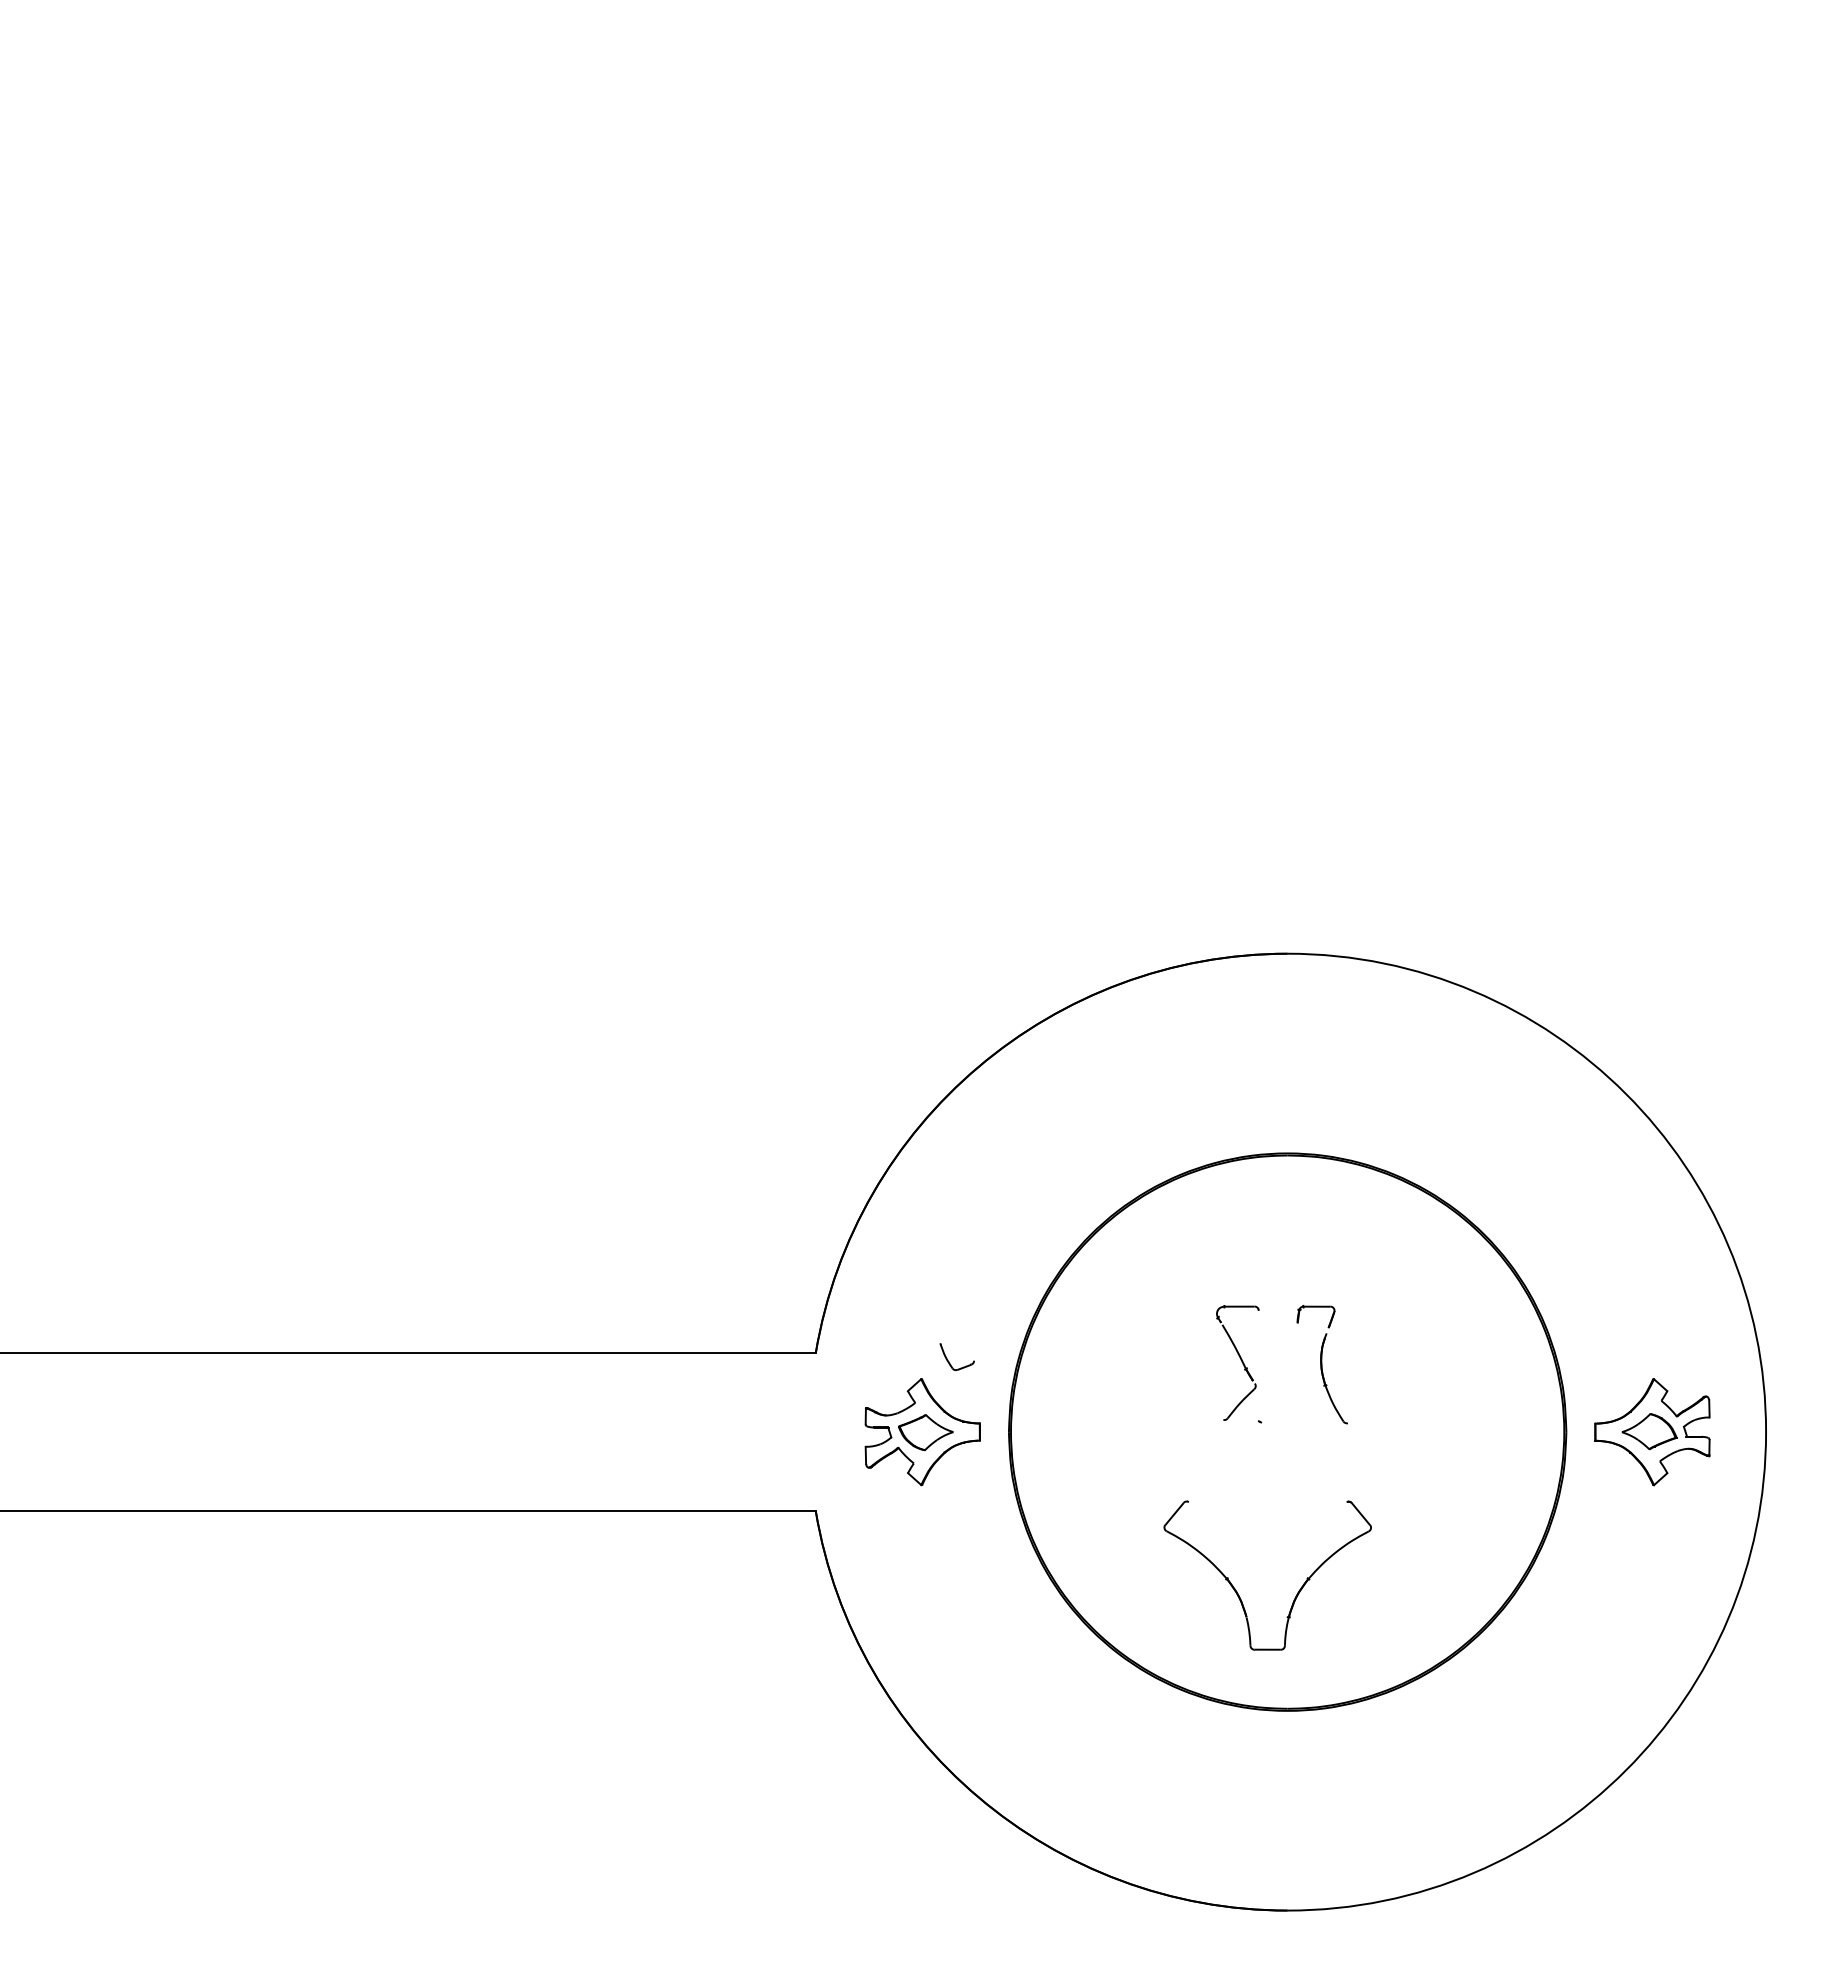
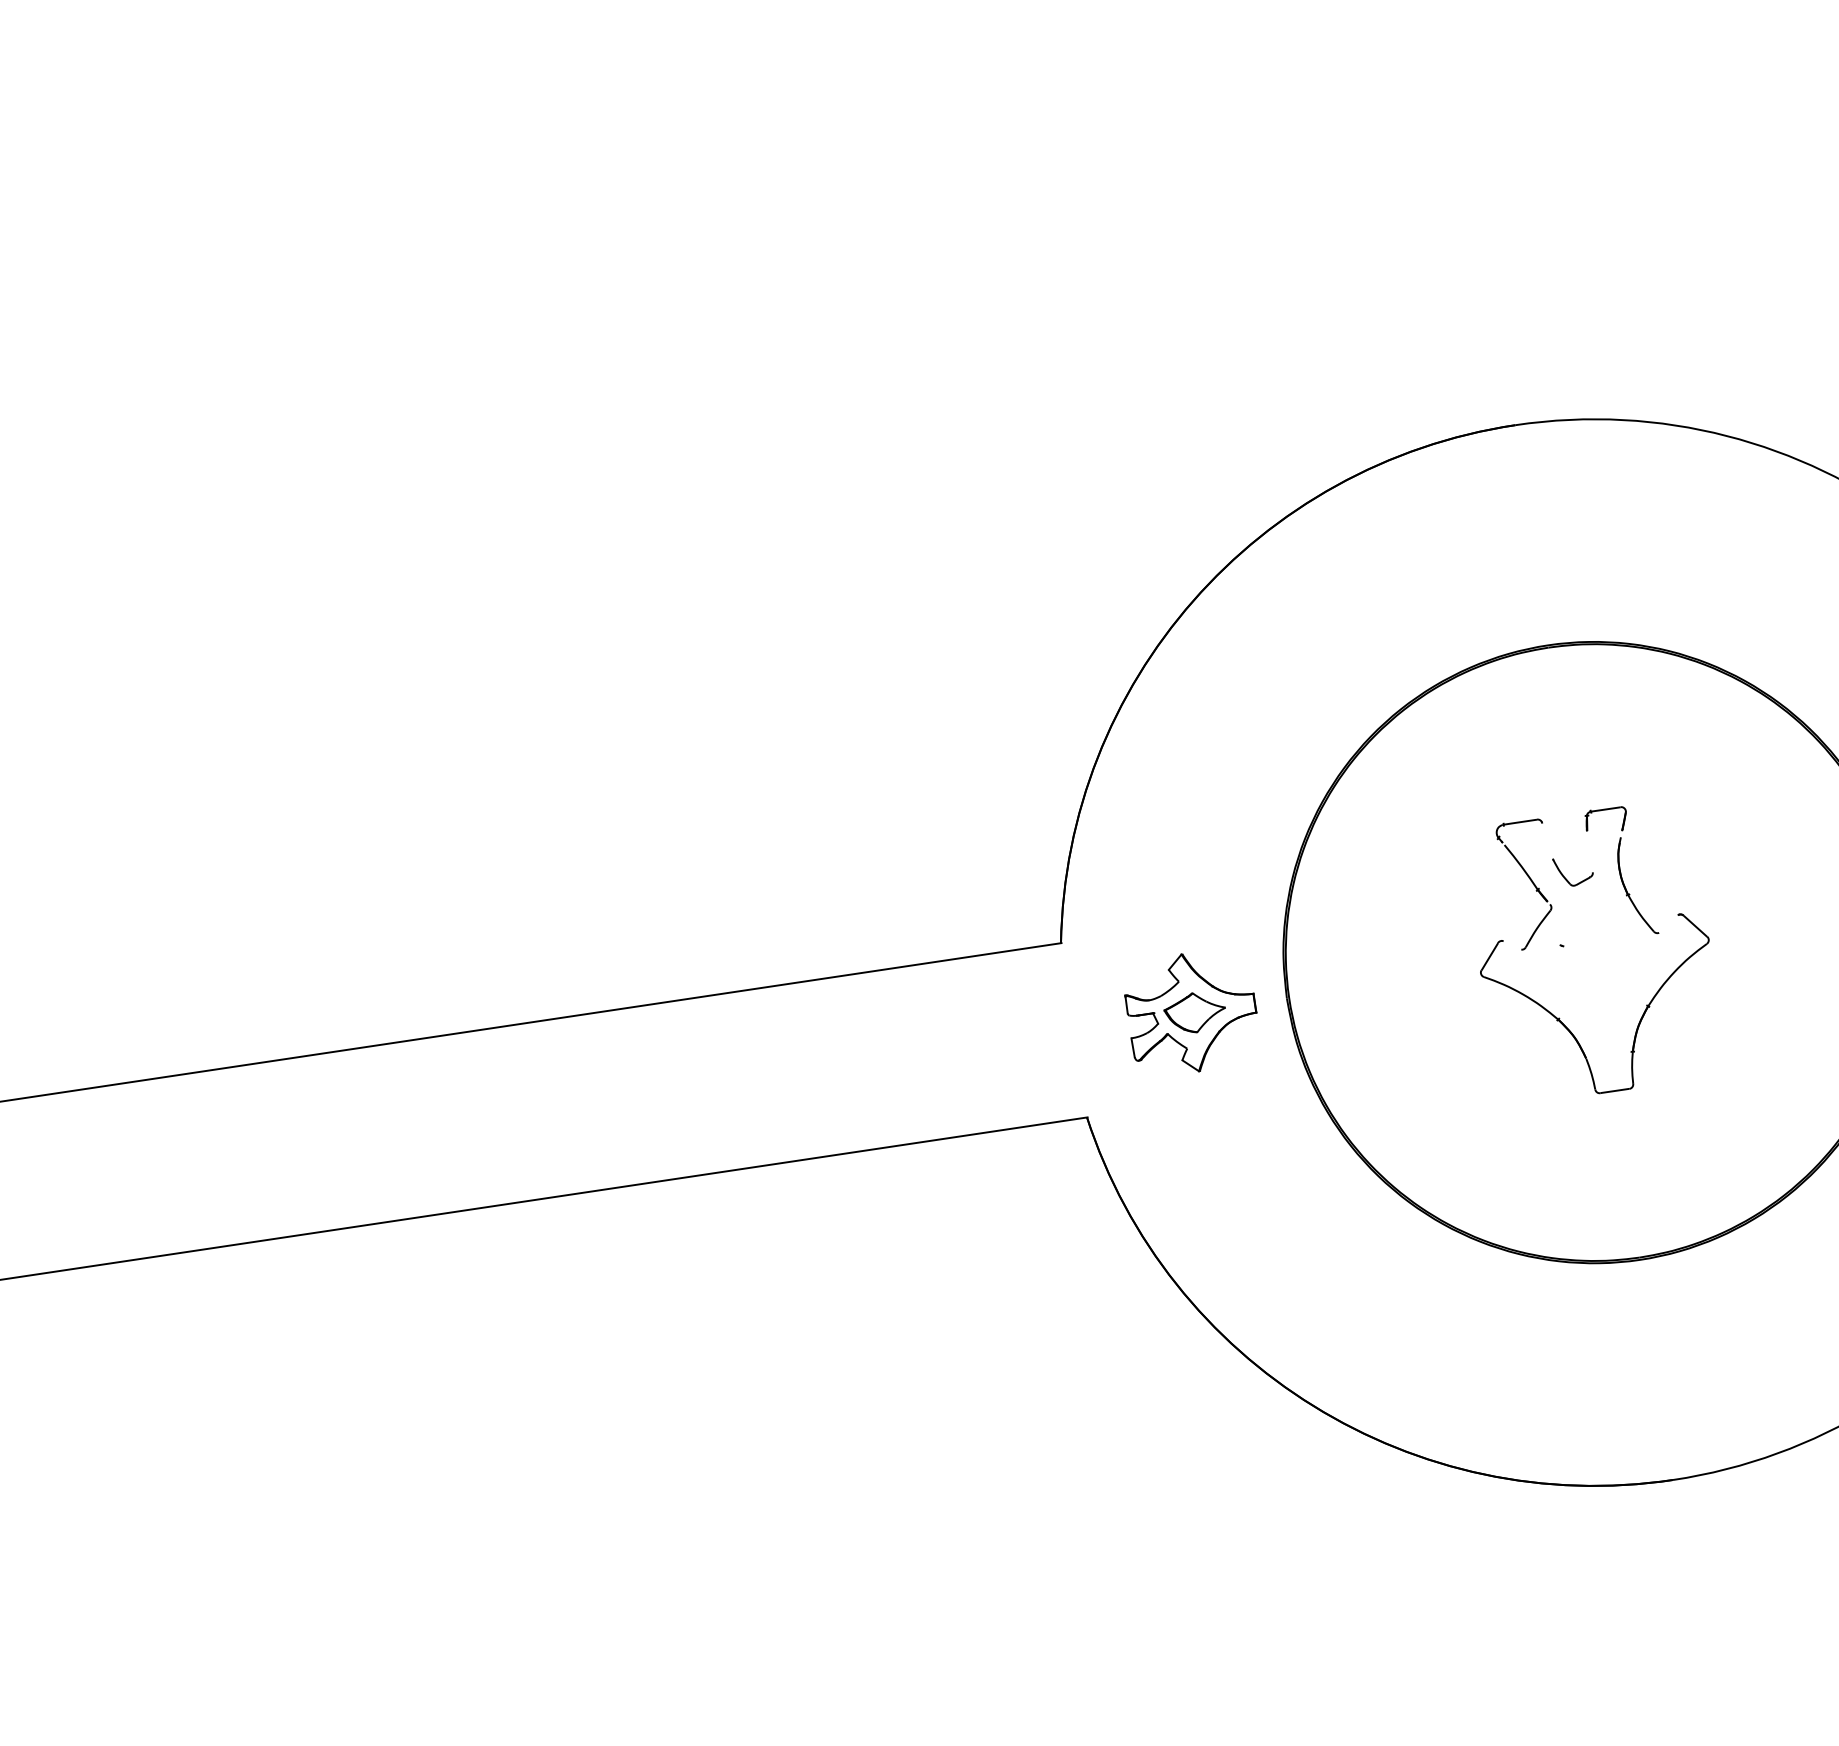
part: (949, 1361) -> (1565, 877), moved
part: (1237, 1591) -> (1572, 1031), moved

